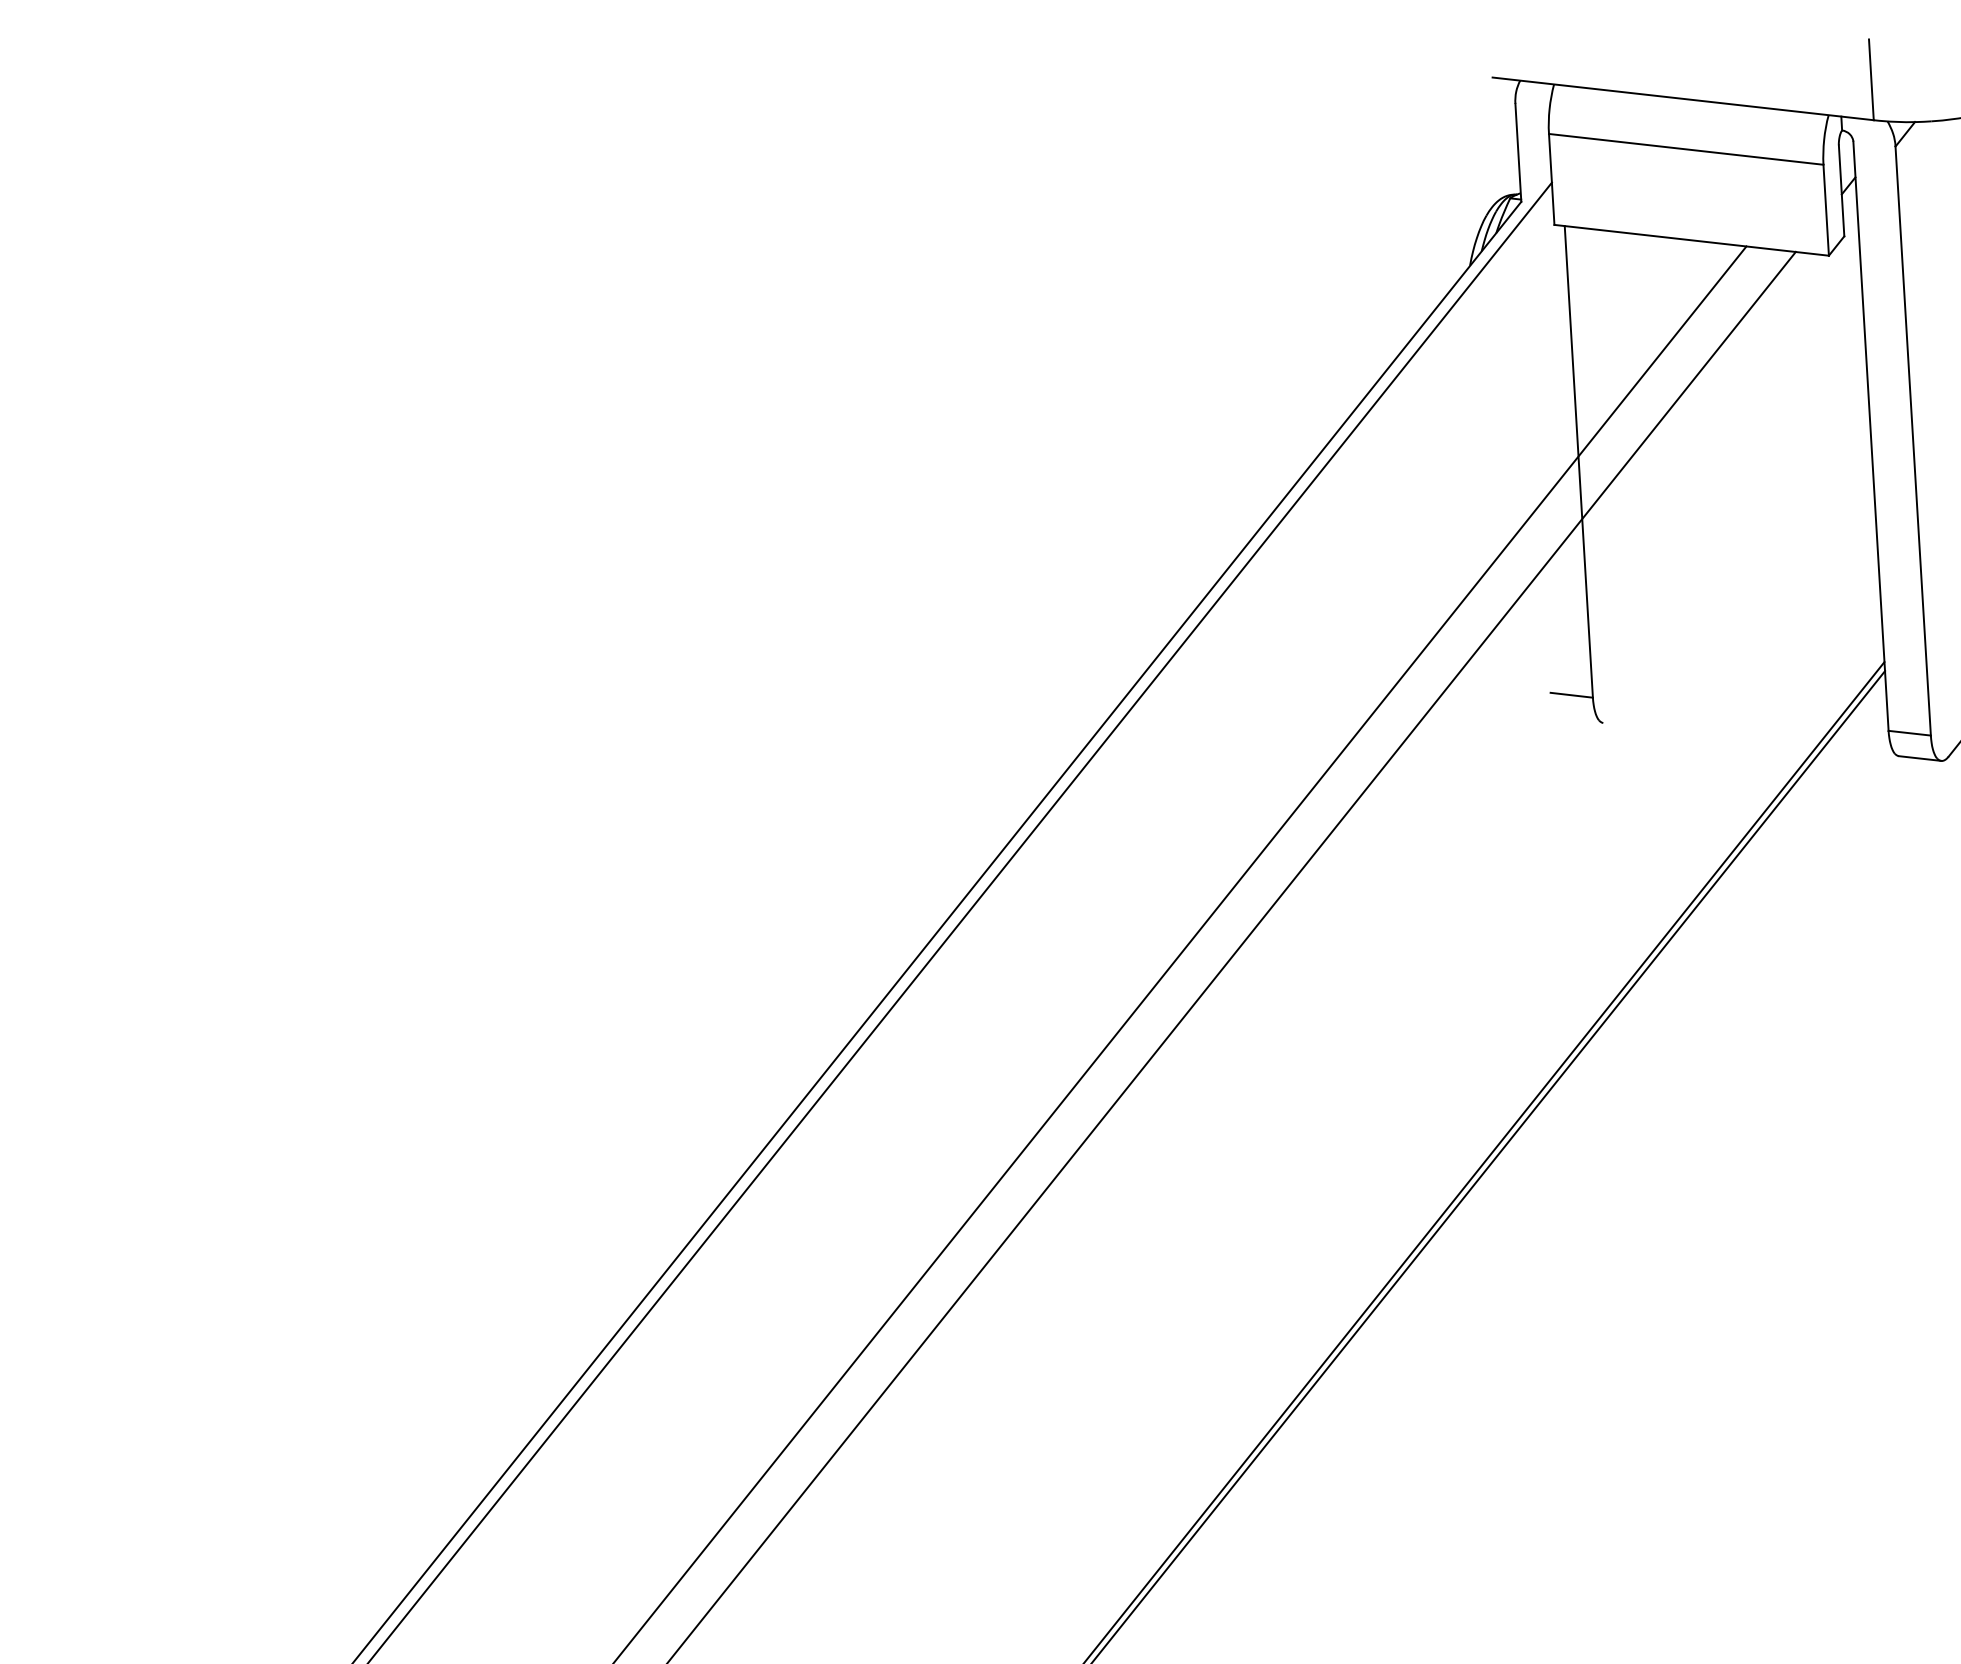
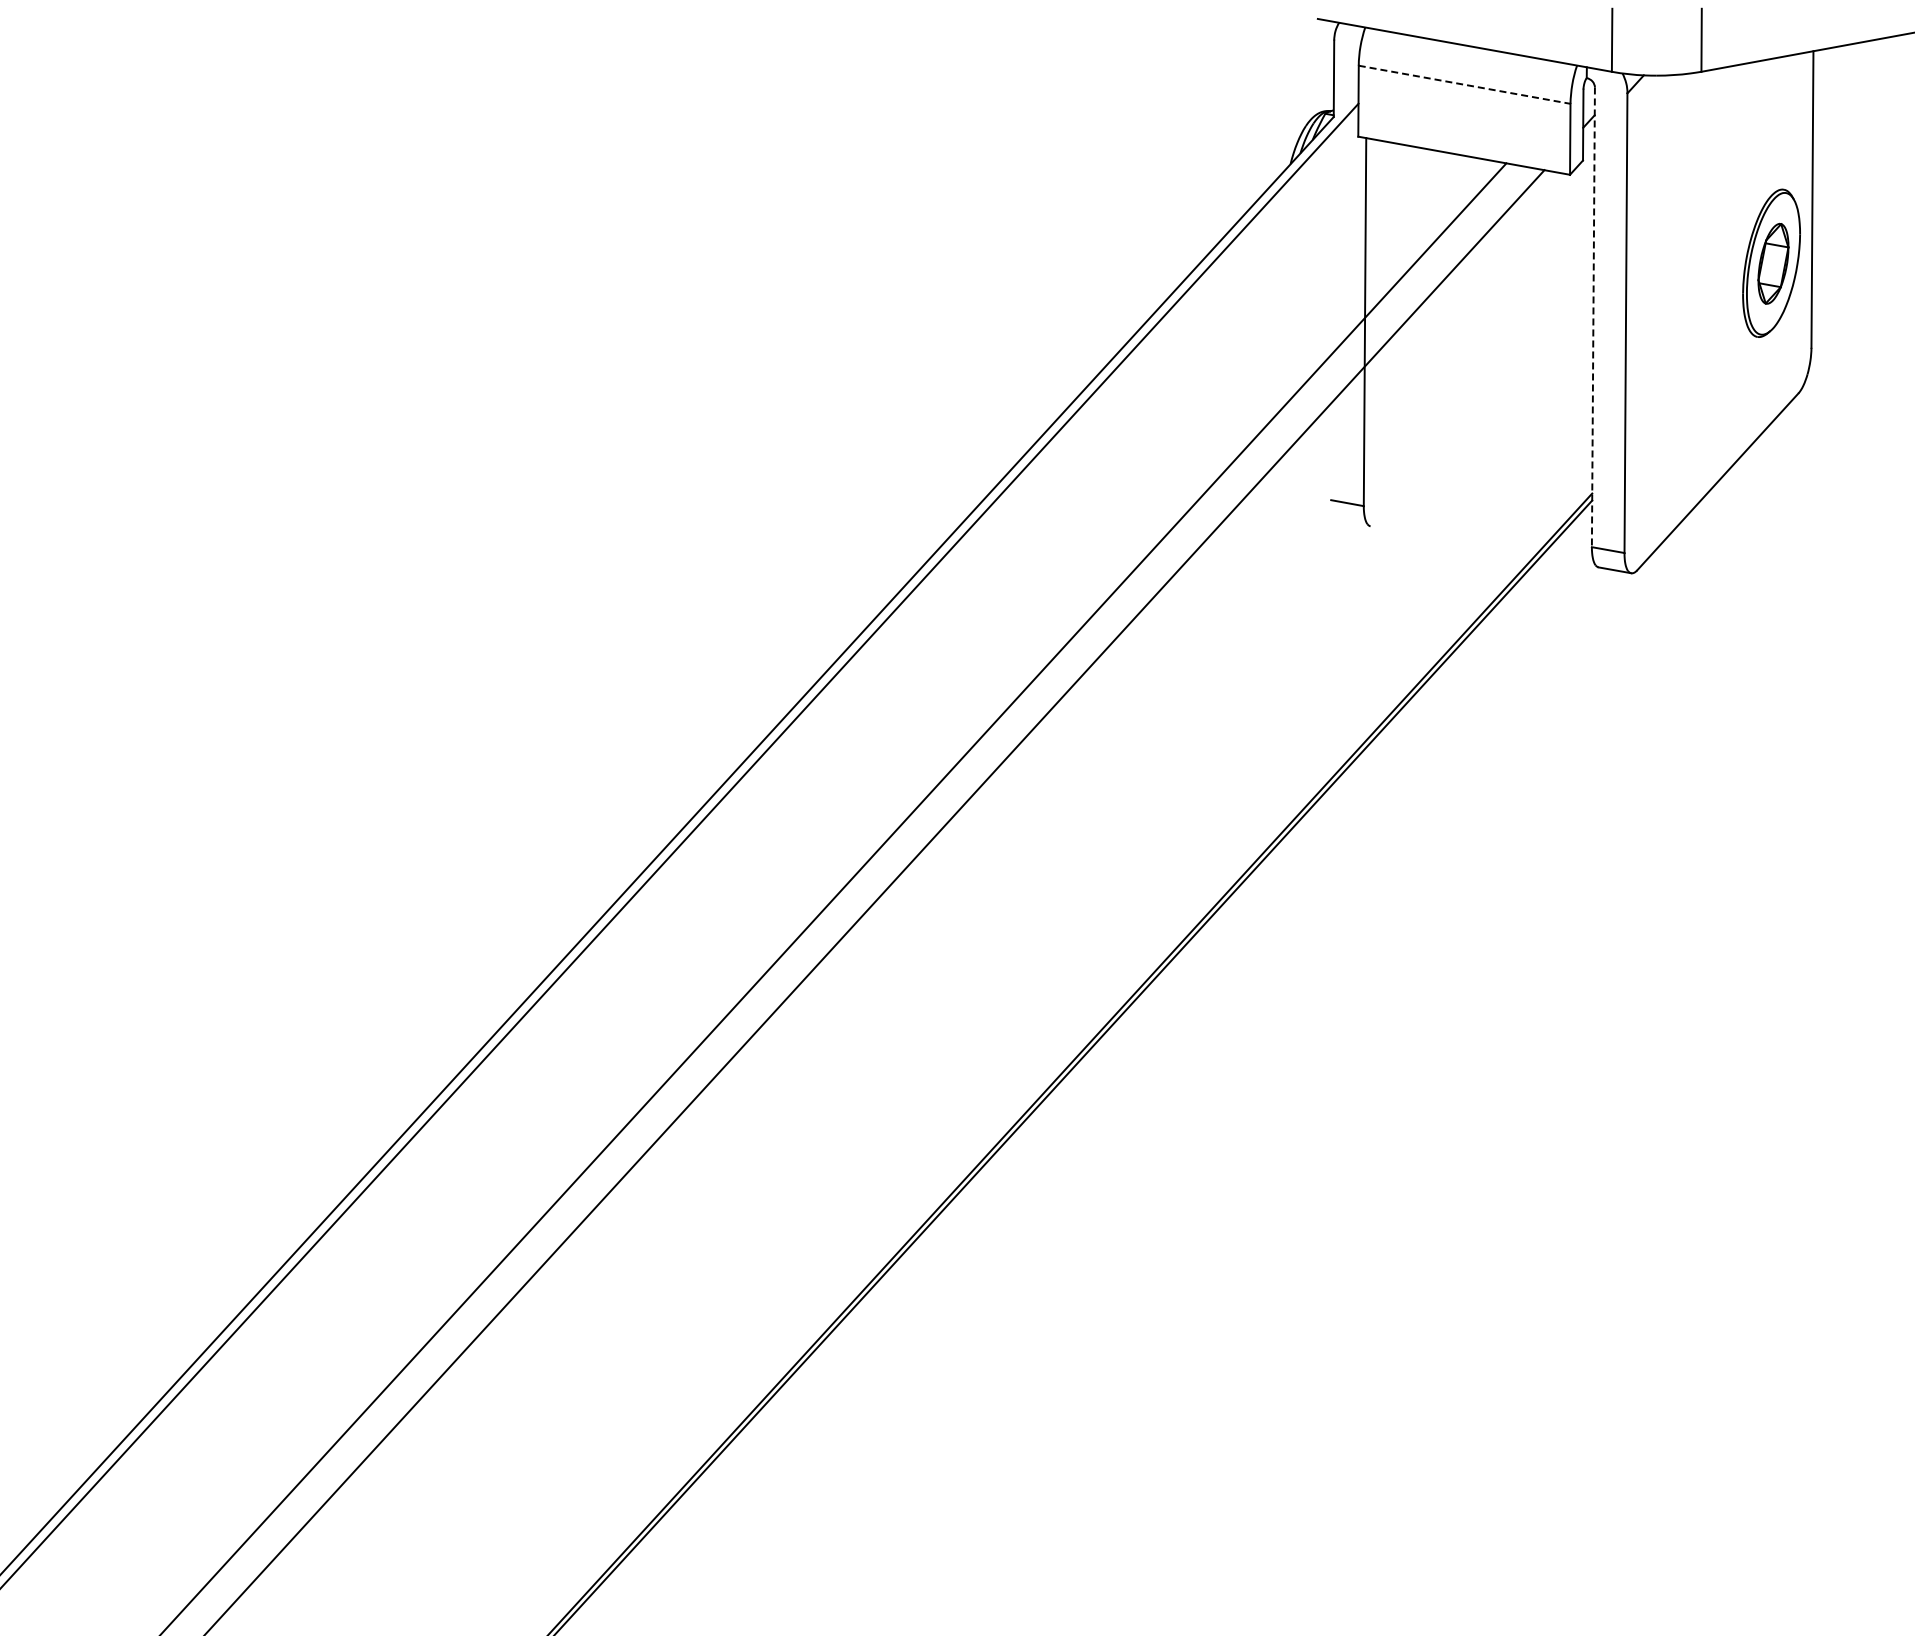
line: (1686, 149) -> (1464, 84), solid -> dashed
line: (1871, 436) -> (1593, 317), solid -> dashed

